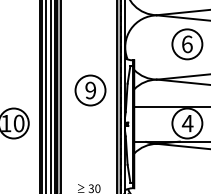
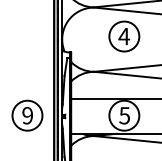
text: (187, 44) -> (124, 36), 6 -> 4
part: (90, 90) -> (27, 115), moved
text: (187, 123) -> (124, 115), 4 -> 5

